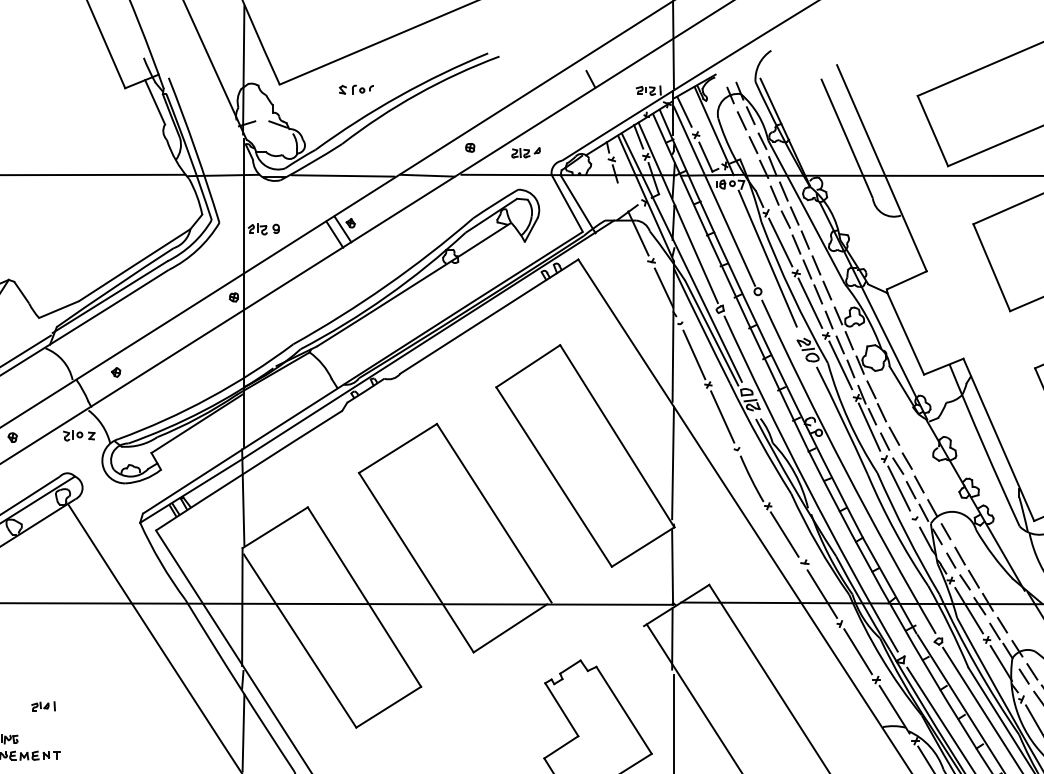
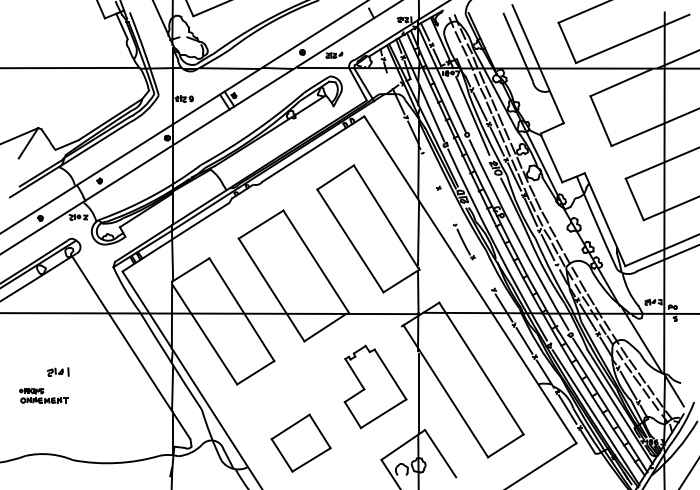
part: (355, 90) -> (236, 19), removed
line: (693, 353) -> (430, 170), removed
line: (721, 416) -> (446, 206), removed
line: (784, 533) -> (482, 273), removed
part: (42, 706) -> (57, 372), size x1.6

